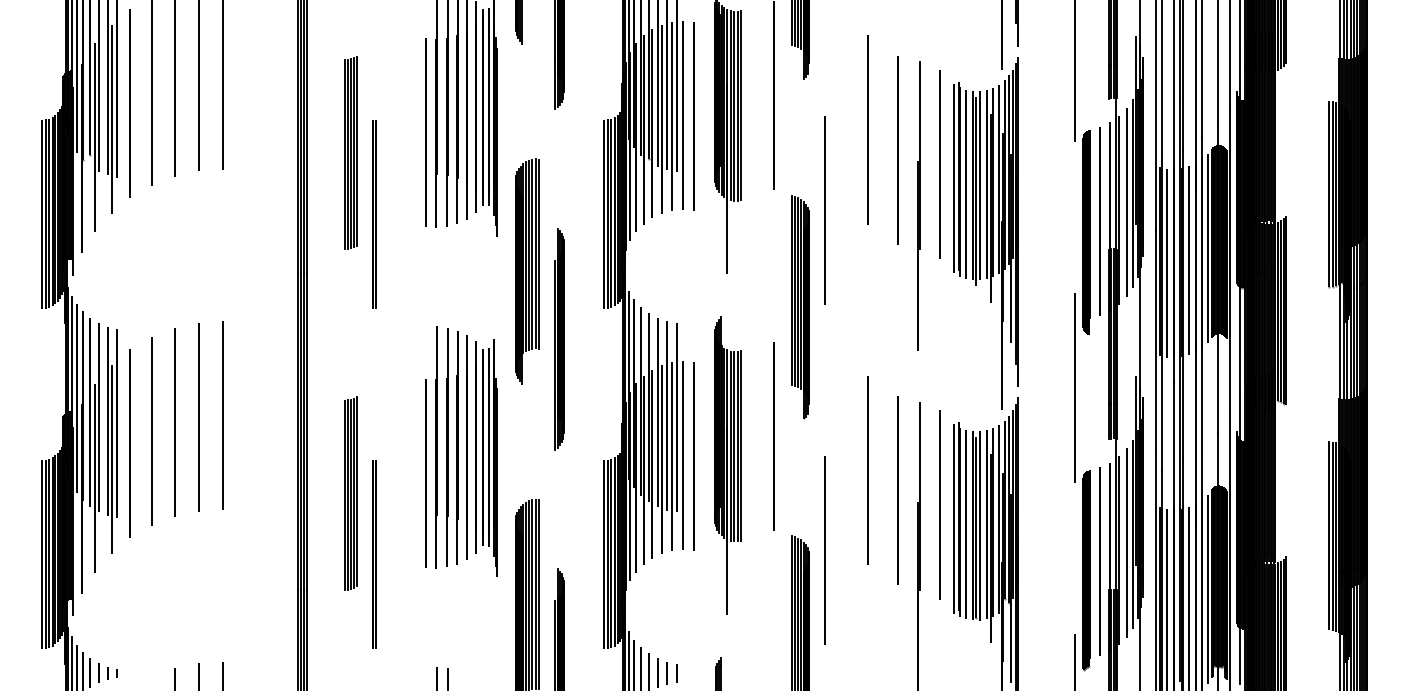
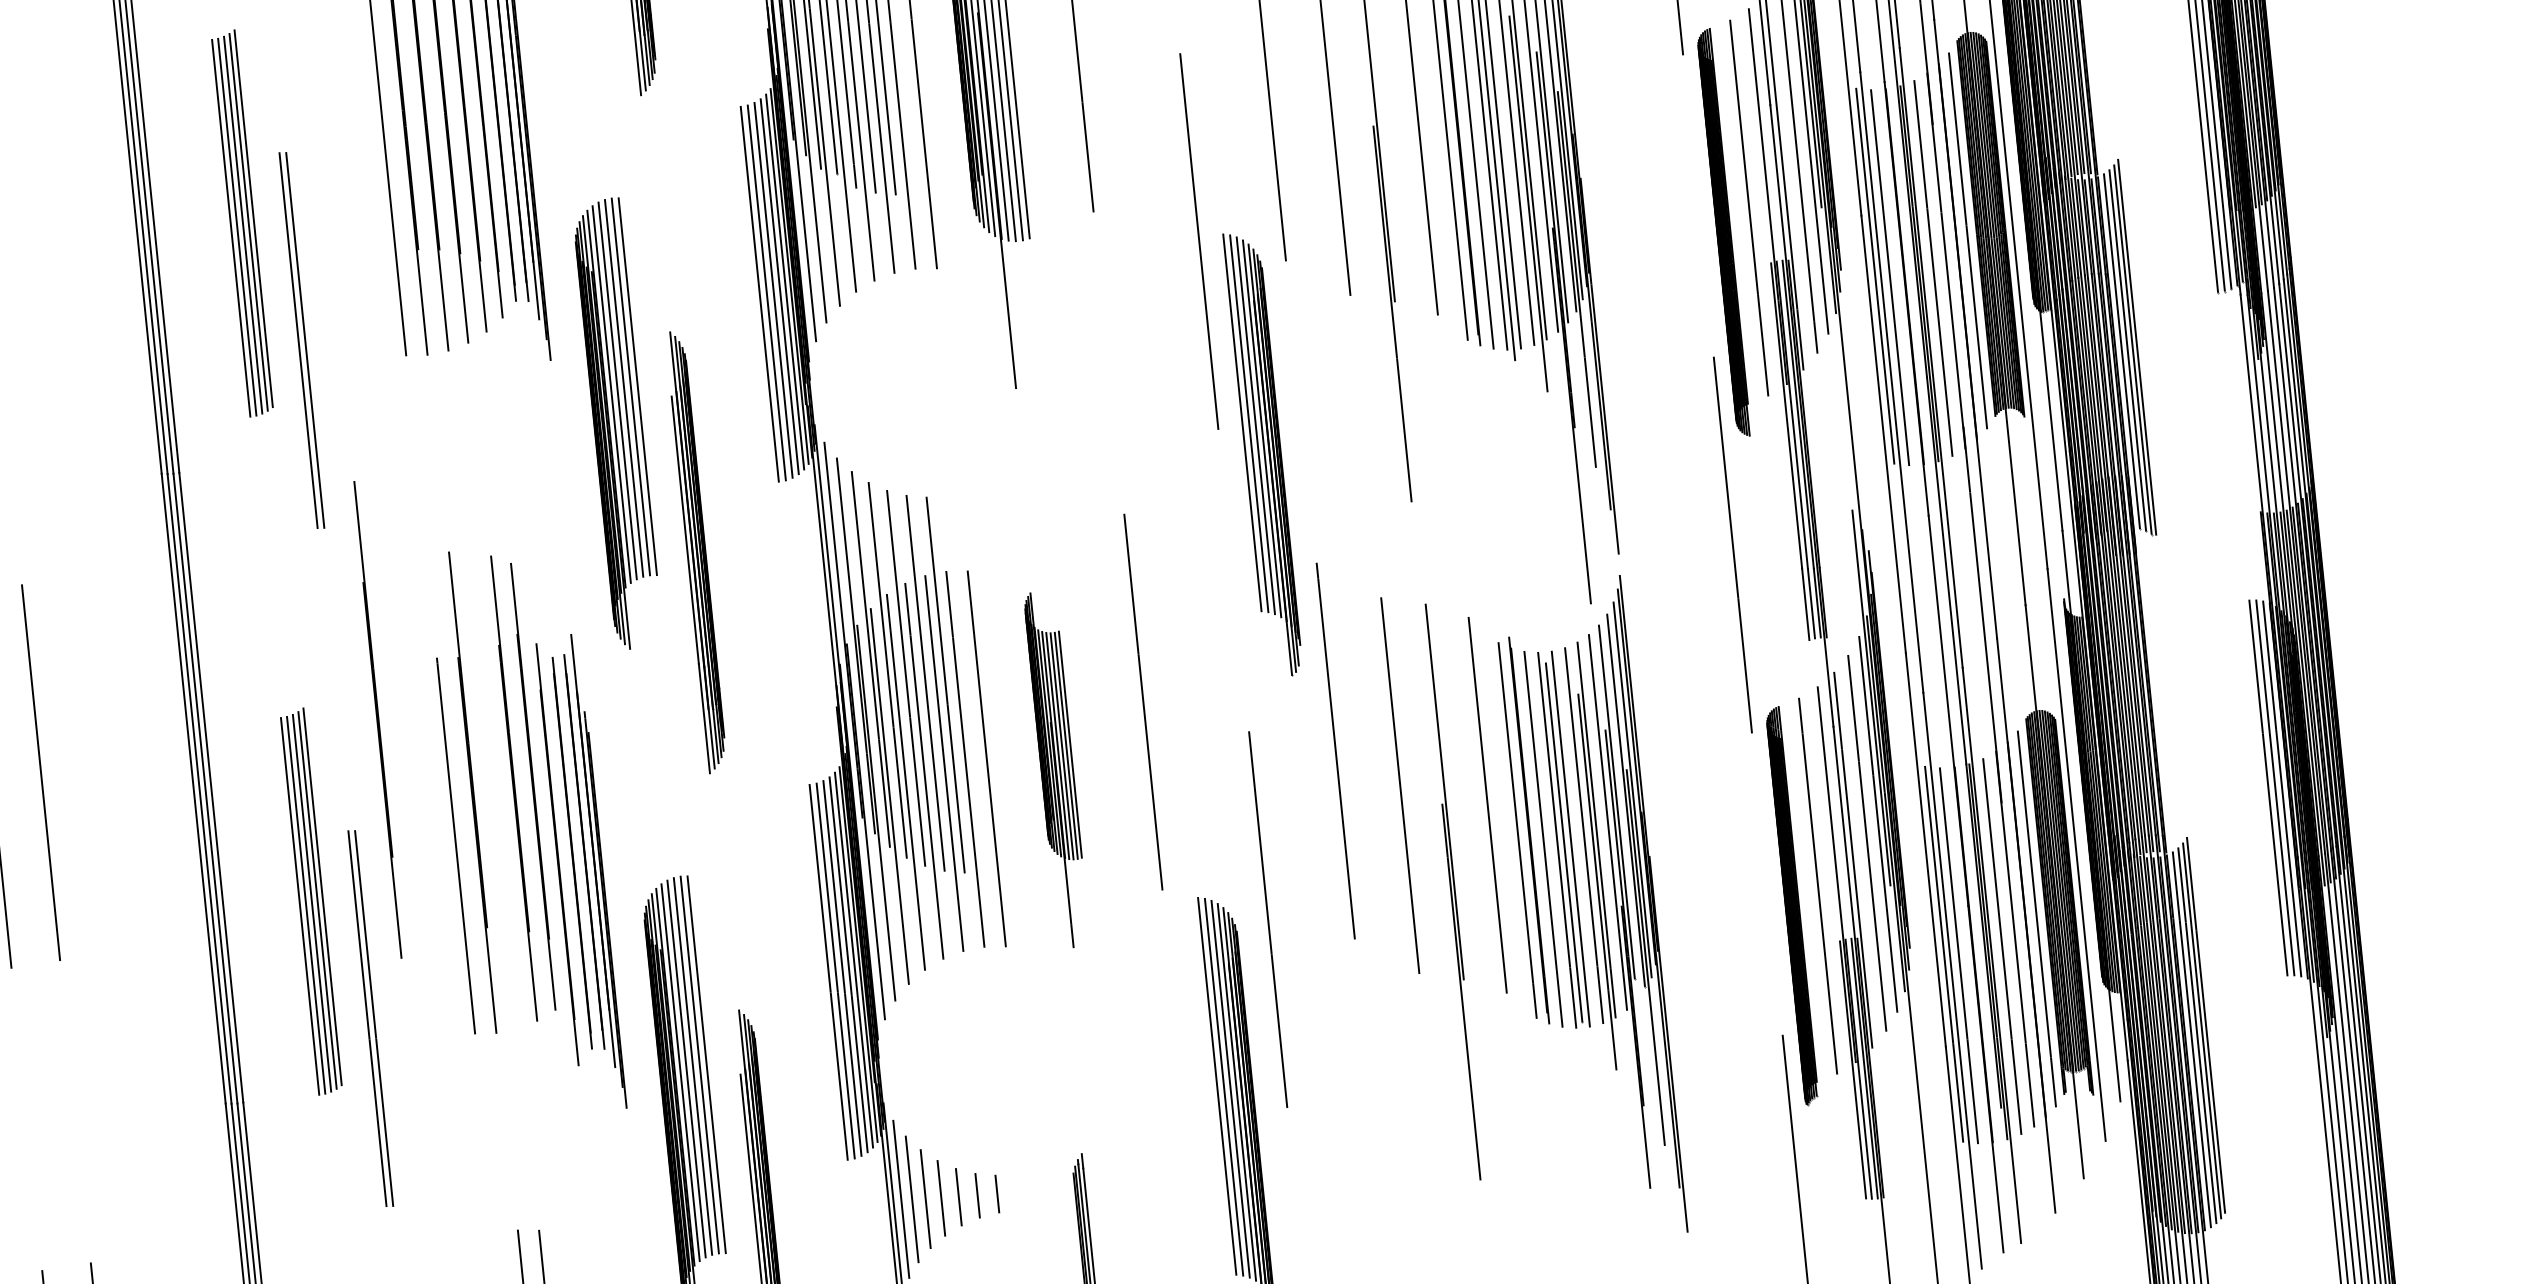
part: (800, 307) -> (1263, 454), moved
line: (447, 447) -> (378, 719), moved
part: (486, 457) -> (581, 872), moved
part: (727, 465) -> (1055, 769), size x0.6

